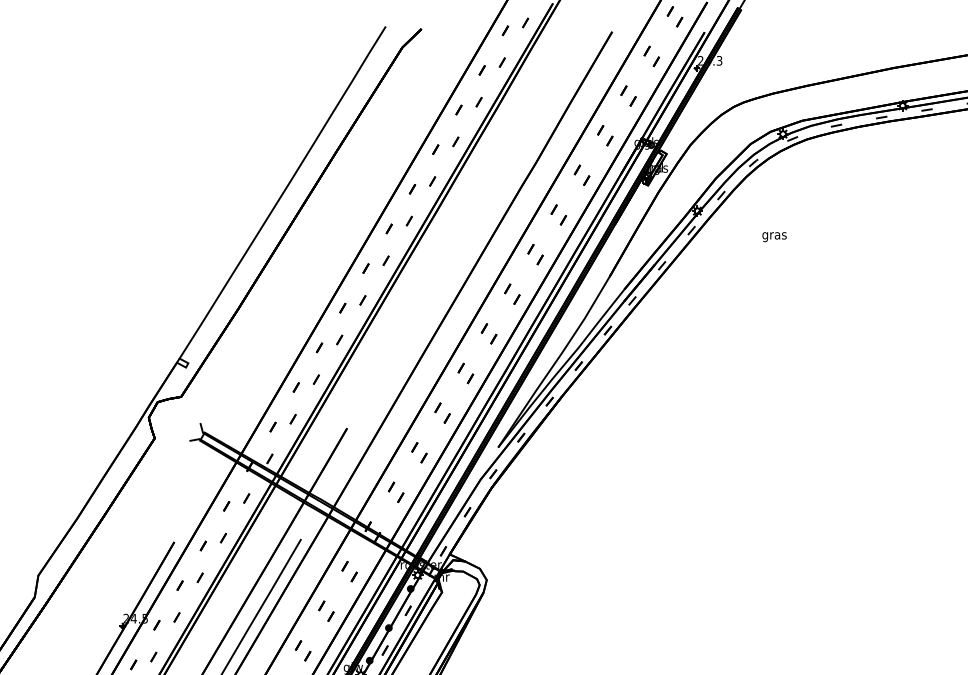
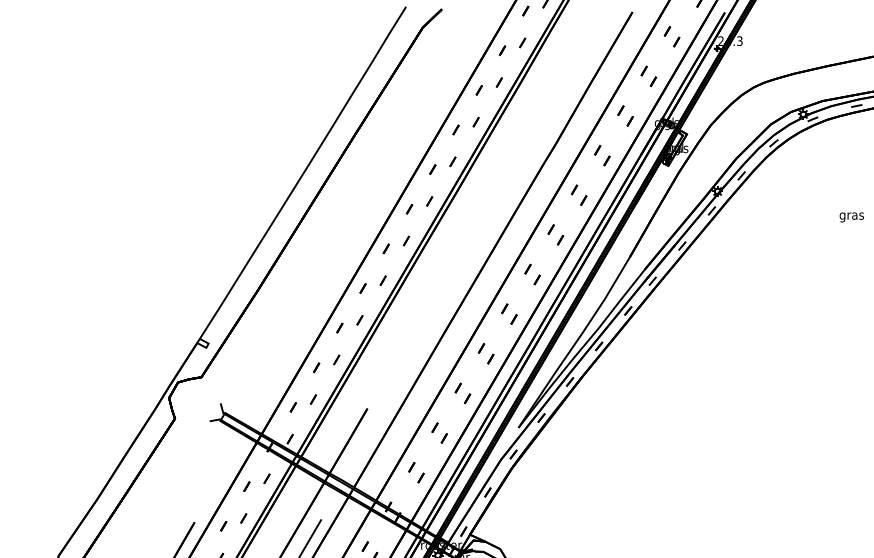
text: (774, 237) -> (851, 217), moved

